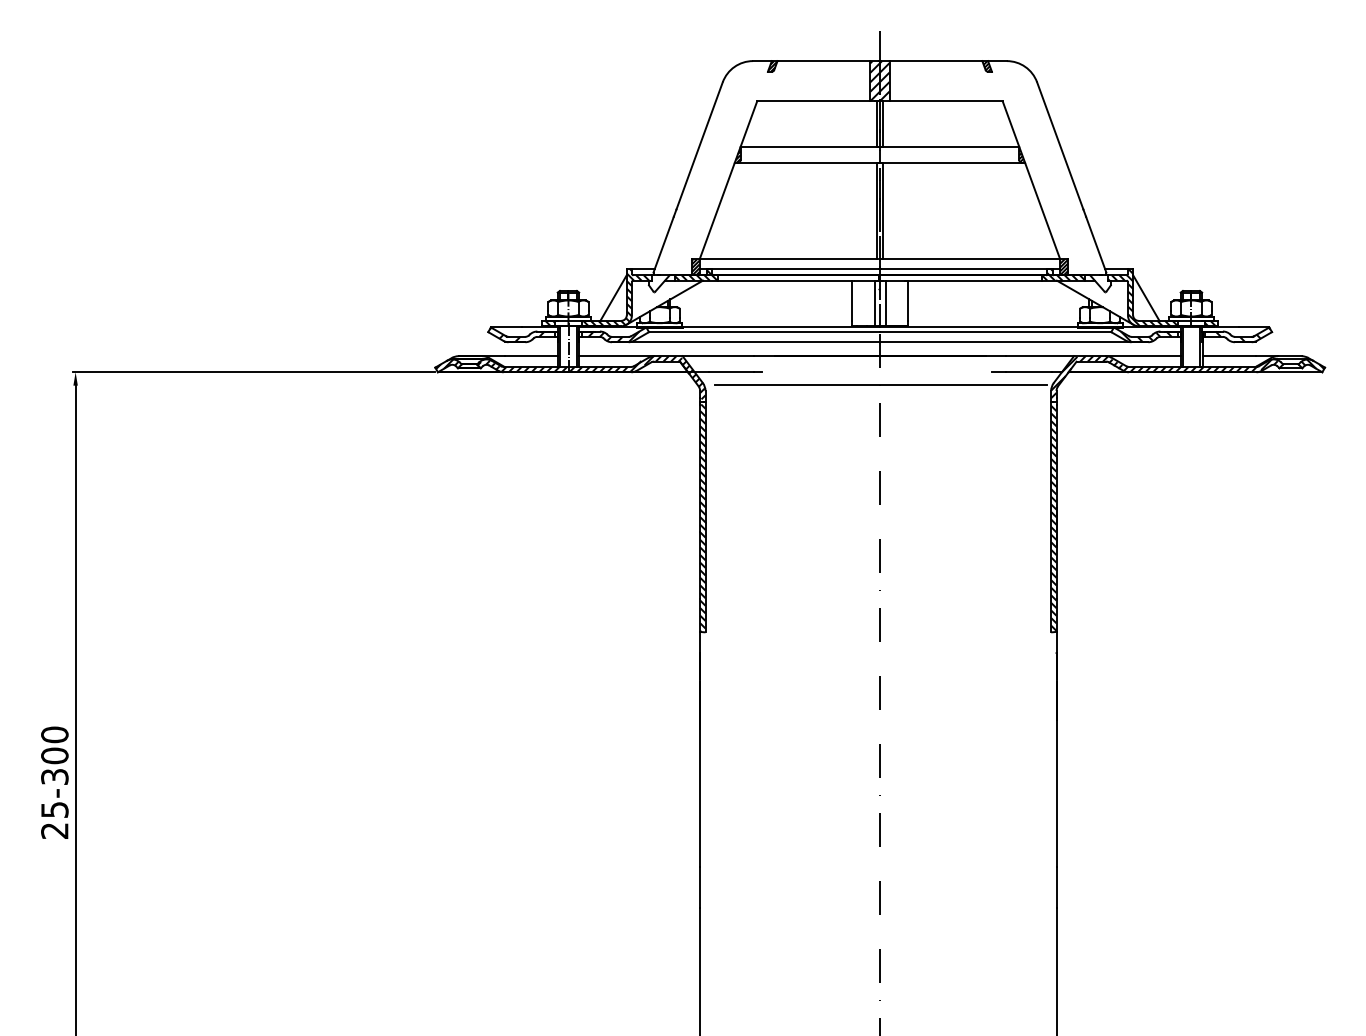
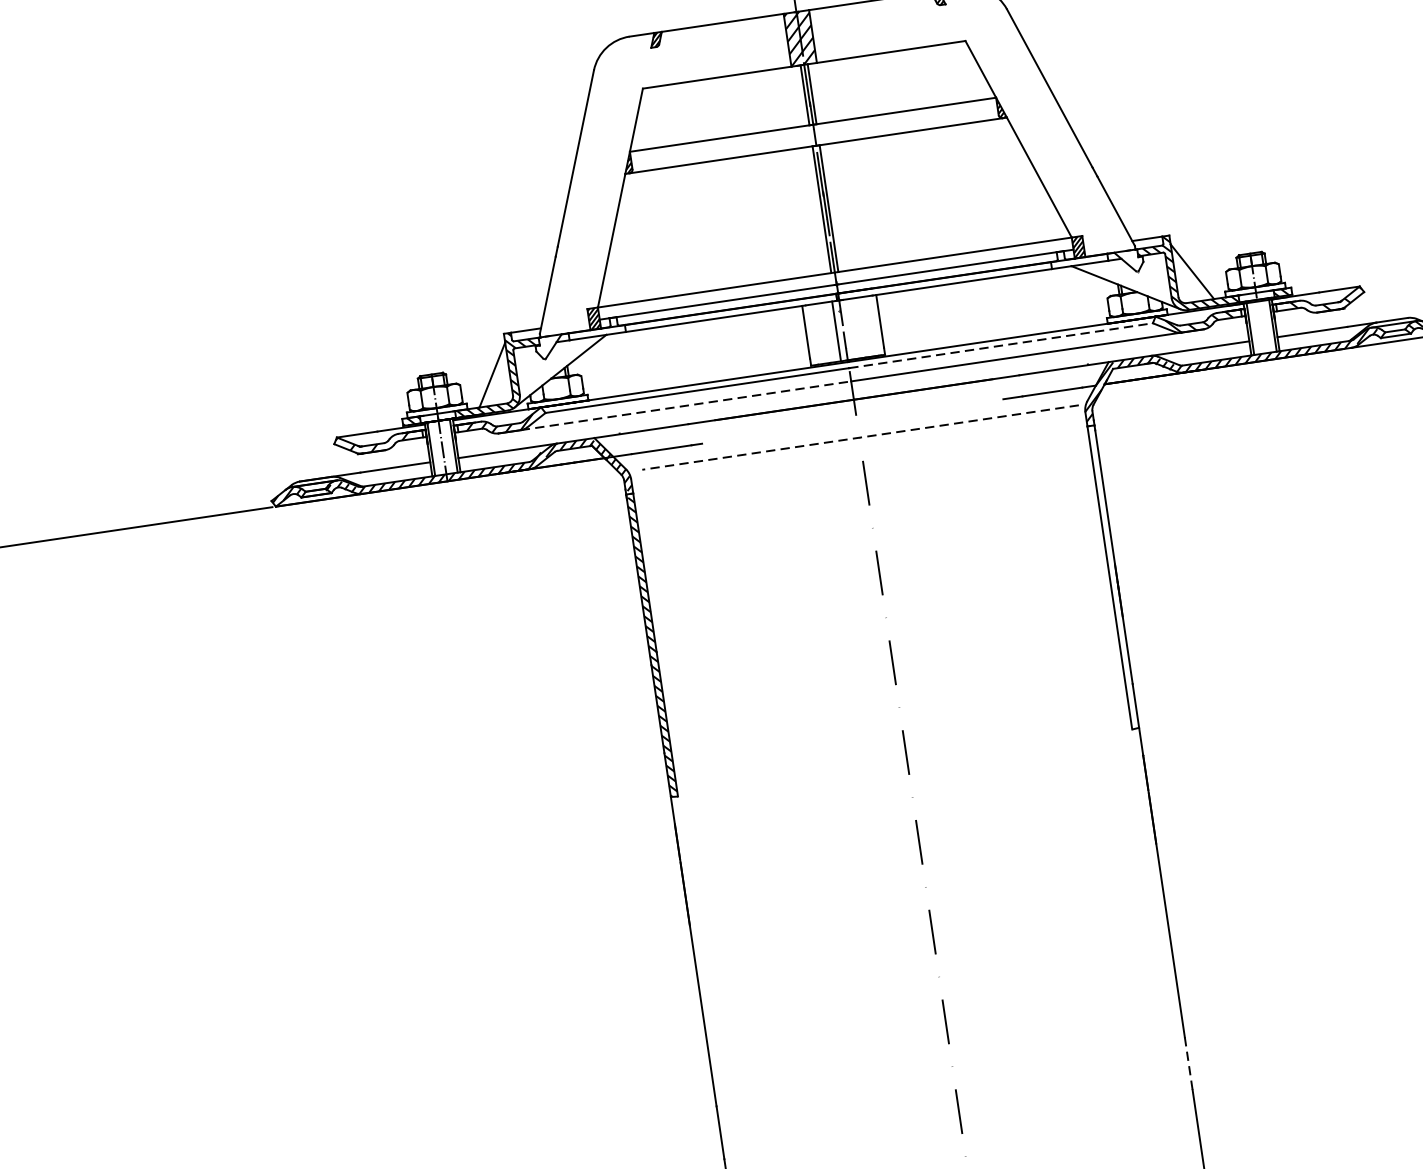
hatch: (1063, 274) -> (1078, 256), removed
hatch: (695, 275) -> (595, 329), removed
line: (885, 303) -> (850, 329), removed
line: (995, 332) -> (1000, 346), solid -> dashed
line: (754, 342) -> (686, 406), solid -> dashed
line: (880, 385) -> (860, 438), solid -> dashed
hatch: (1053, 517) -> (1112, 578), removed
line: (1056, 887) -> (1188, 1063), solid -> dashed

